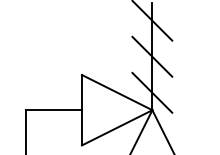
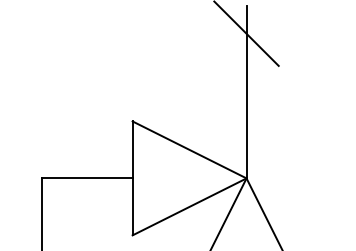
line: (152, 56) -> (246, 91), removed
line: (152, 92) -> (246, 149), removed

